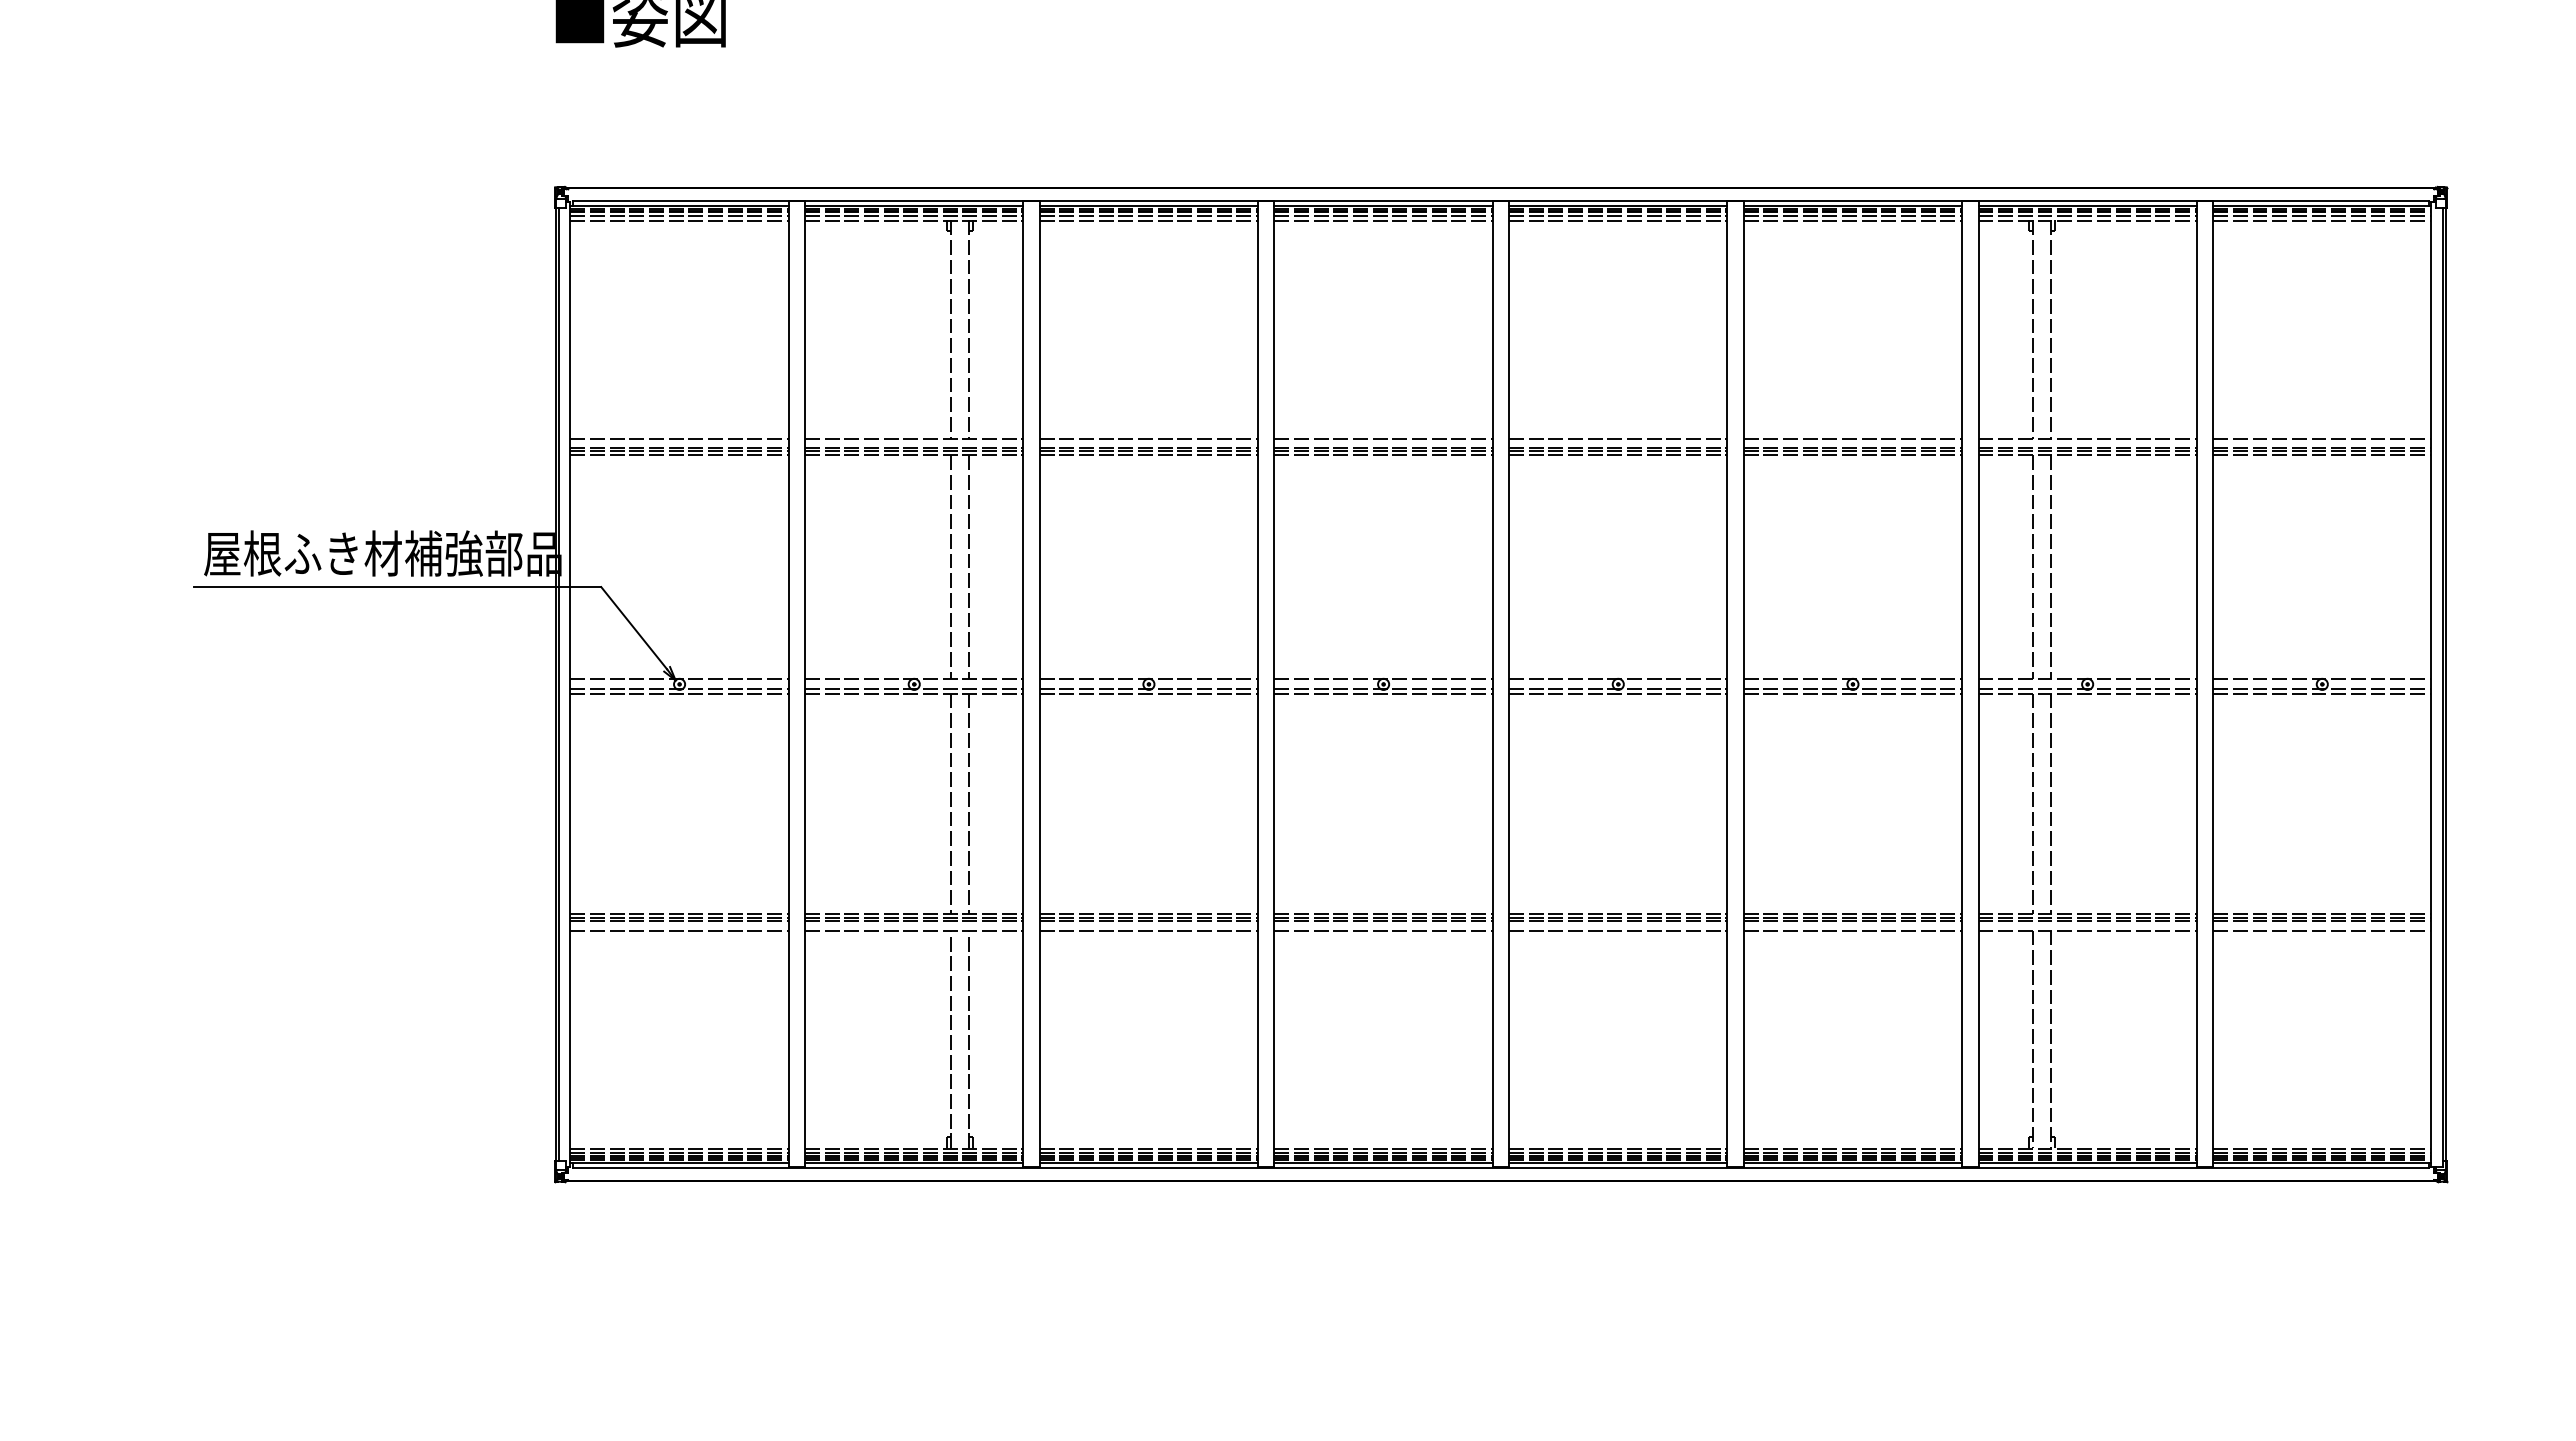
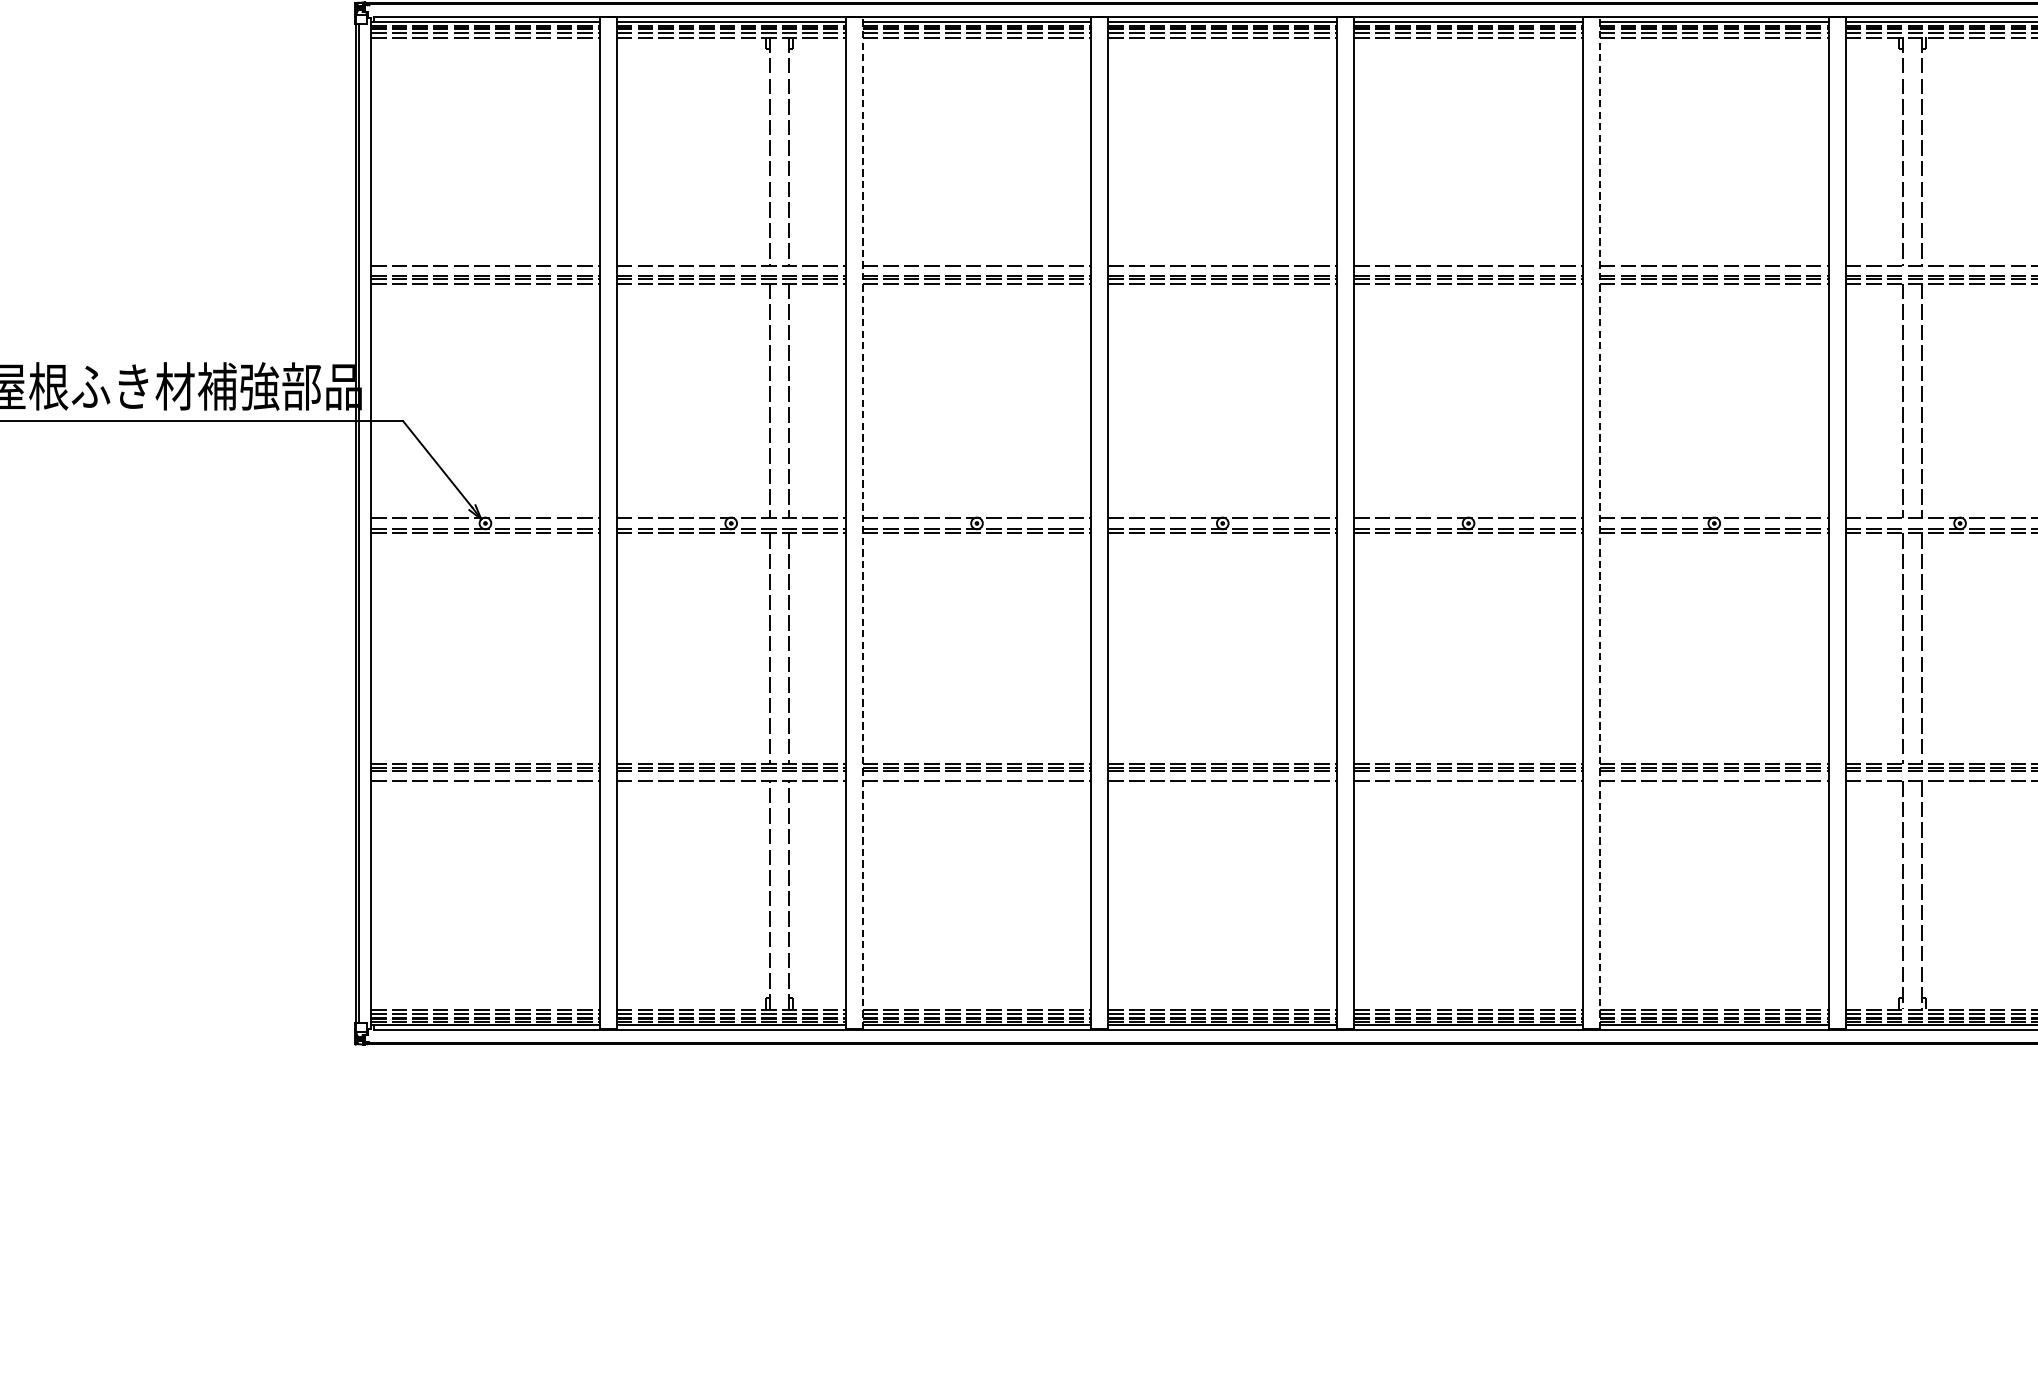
line: (1039, 684) -> (862, 523), solid -> dashed
line: (1743, 684) -> (1599, 523), solid -> dashed

